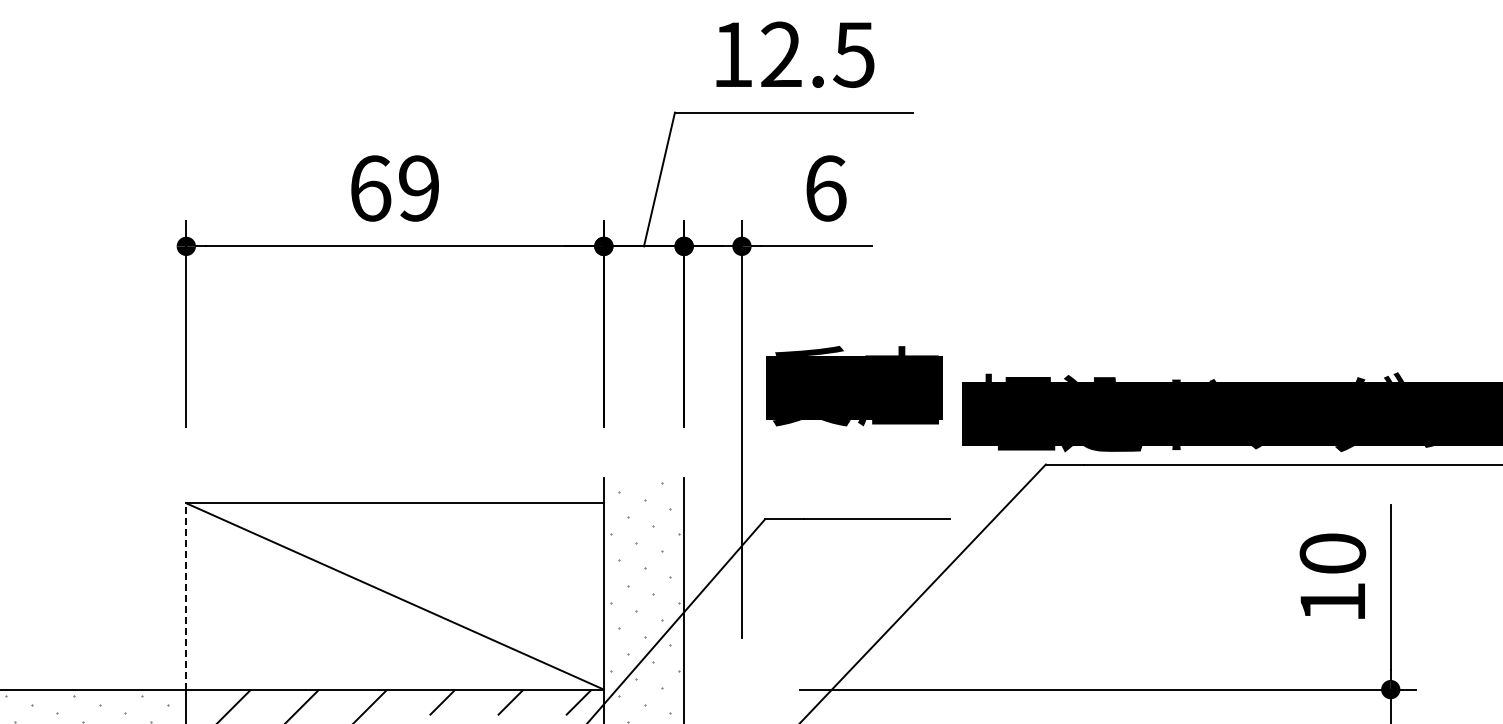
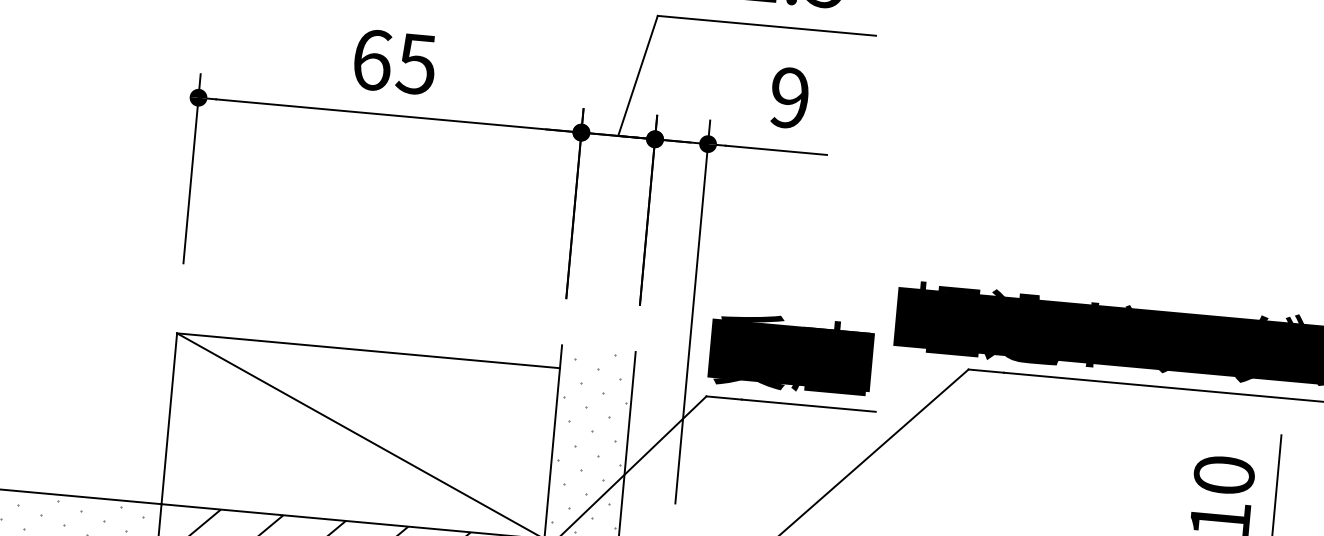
text: (417, 188) -> (415, 63), 69 -> 65
text: (825, 188) -> (789, 98), 6 -> 9
text: (854, 386) -> (791, 354), moved
line: (186, 595) -> (169, 417), dashed -> solid

